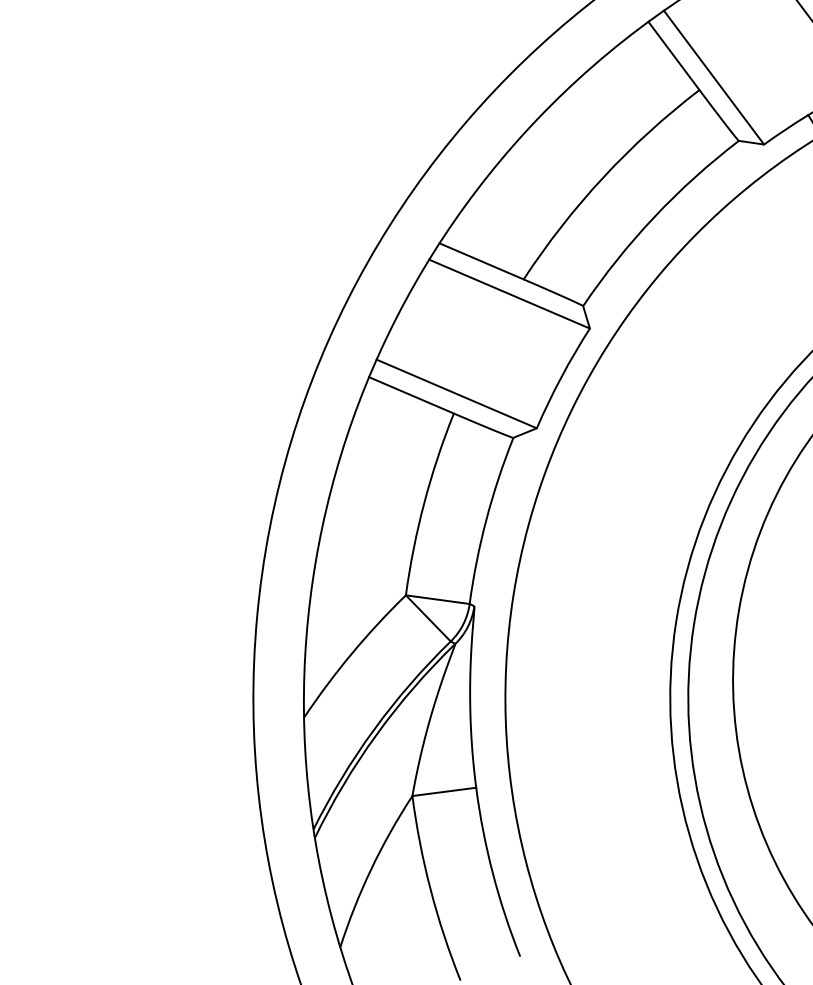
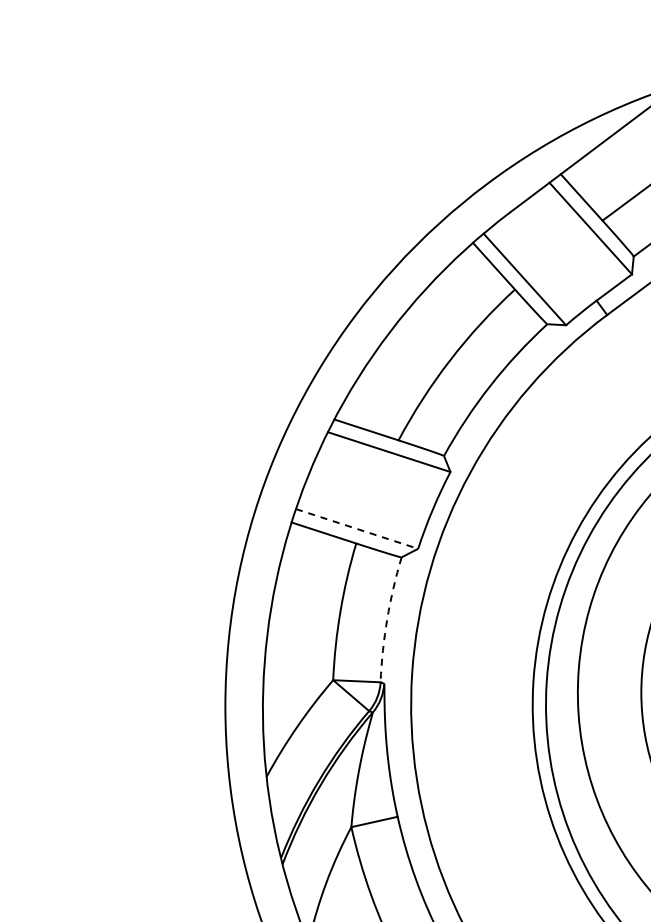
line: (457, 394) -> (357, 529), solid -> dashed
arc: (486, 520) -> (387, 619), solid -> dashed

